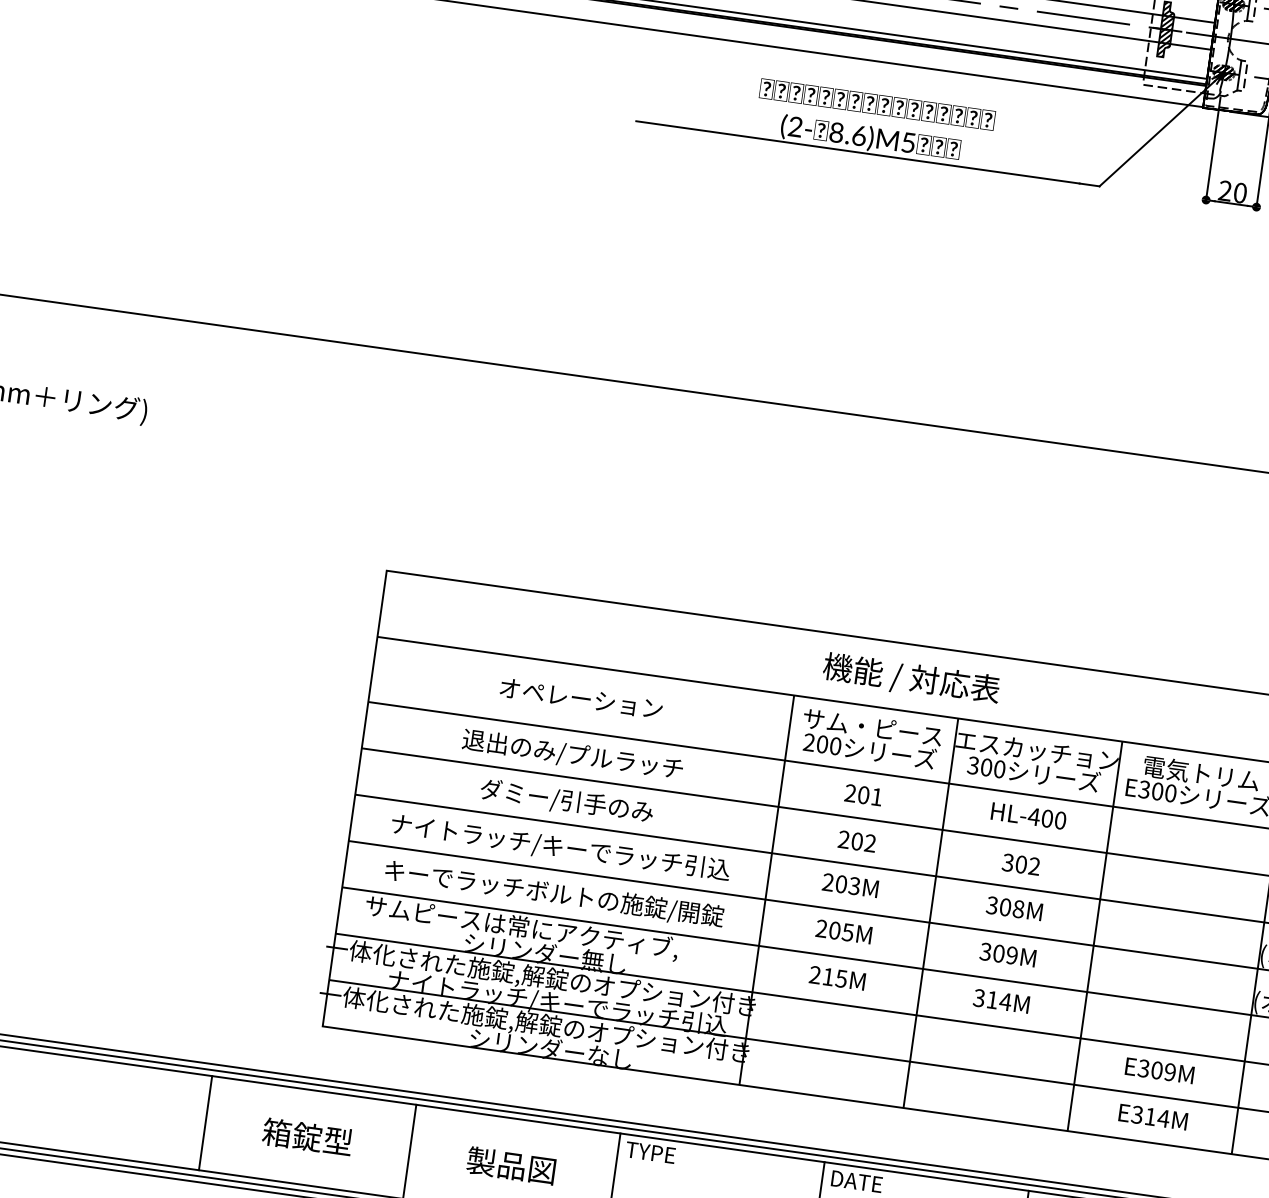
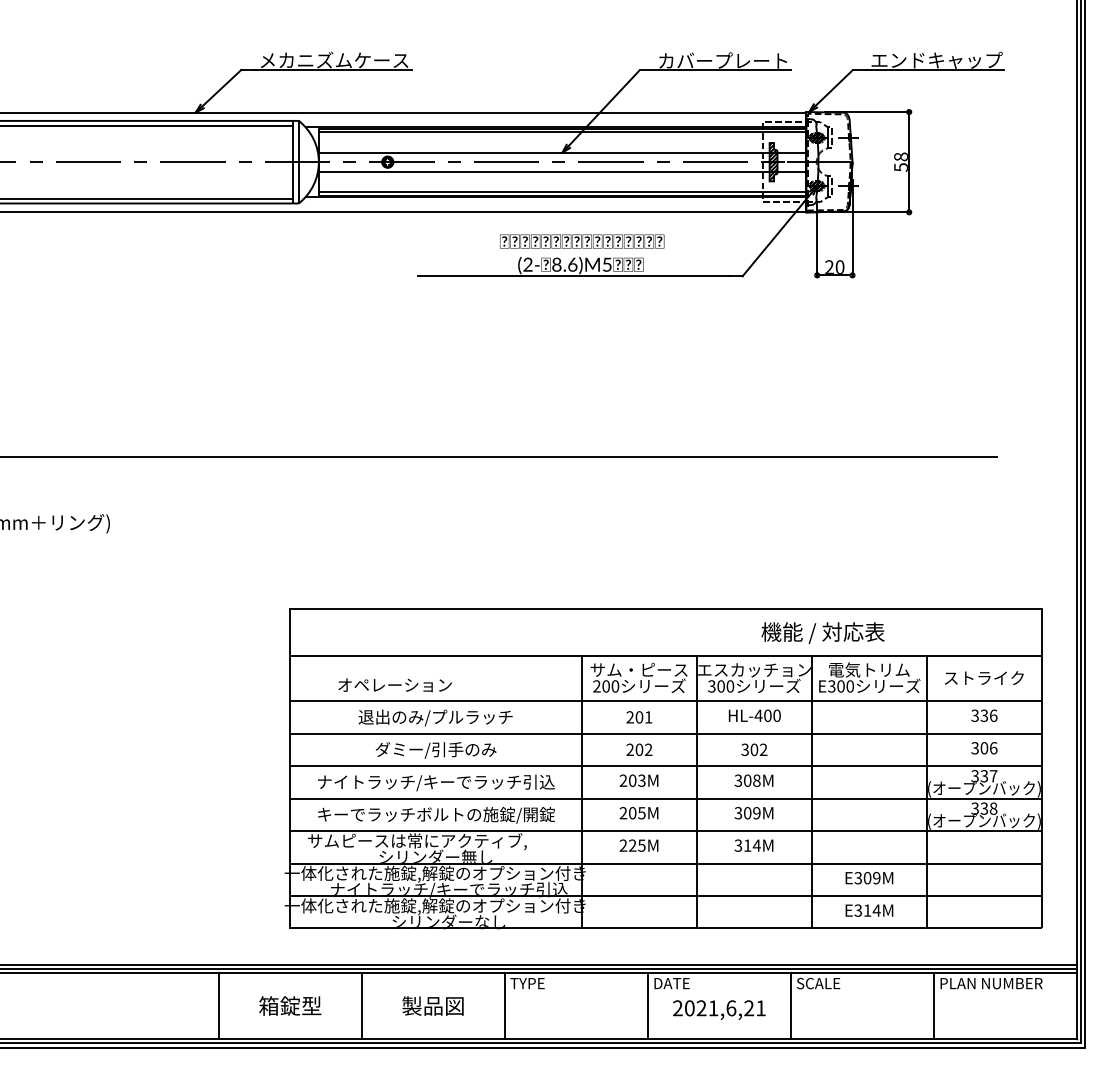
text: (910, 678) -> (822, 632), moved
text: (580, 698) -> (394, 685), moved
text: (828, 976) -> (632, 845), 215M -> 225M

